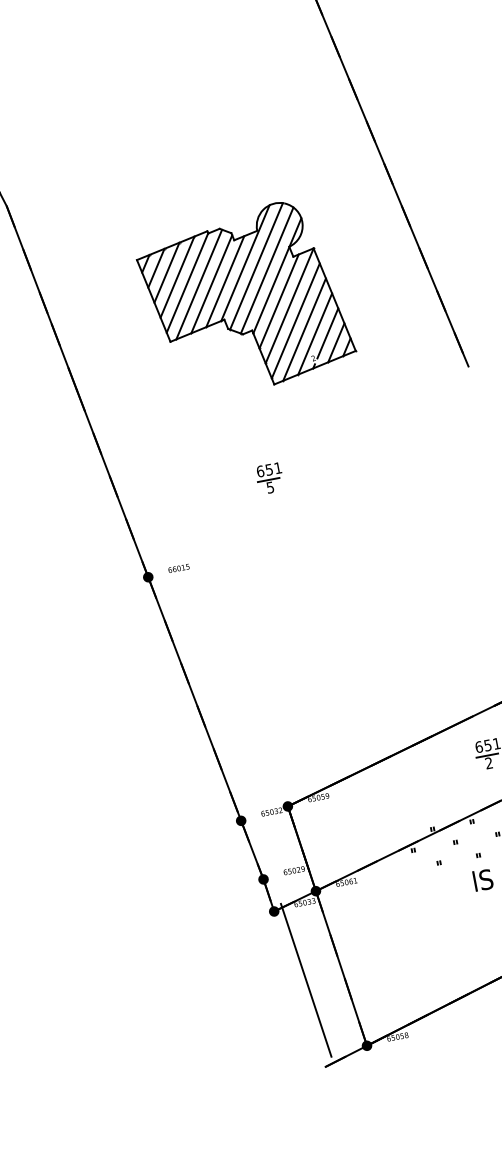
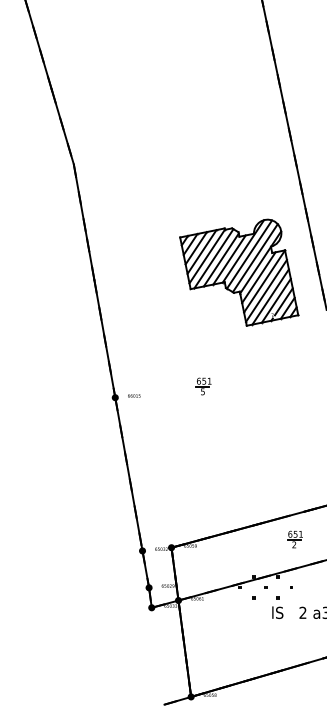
part: (245, 299) -> (239, 272), moved
part: (269, 478) -> (203, 386), moved
line: (305, 980) -> (184, 648), moved

